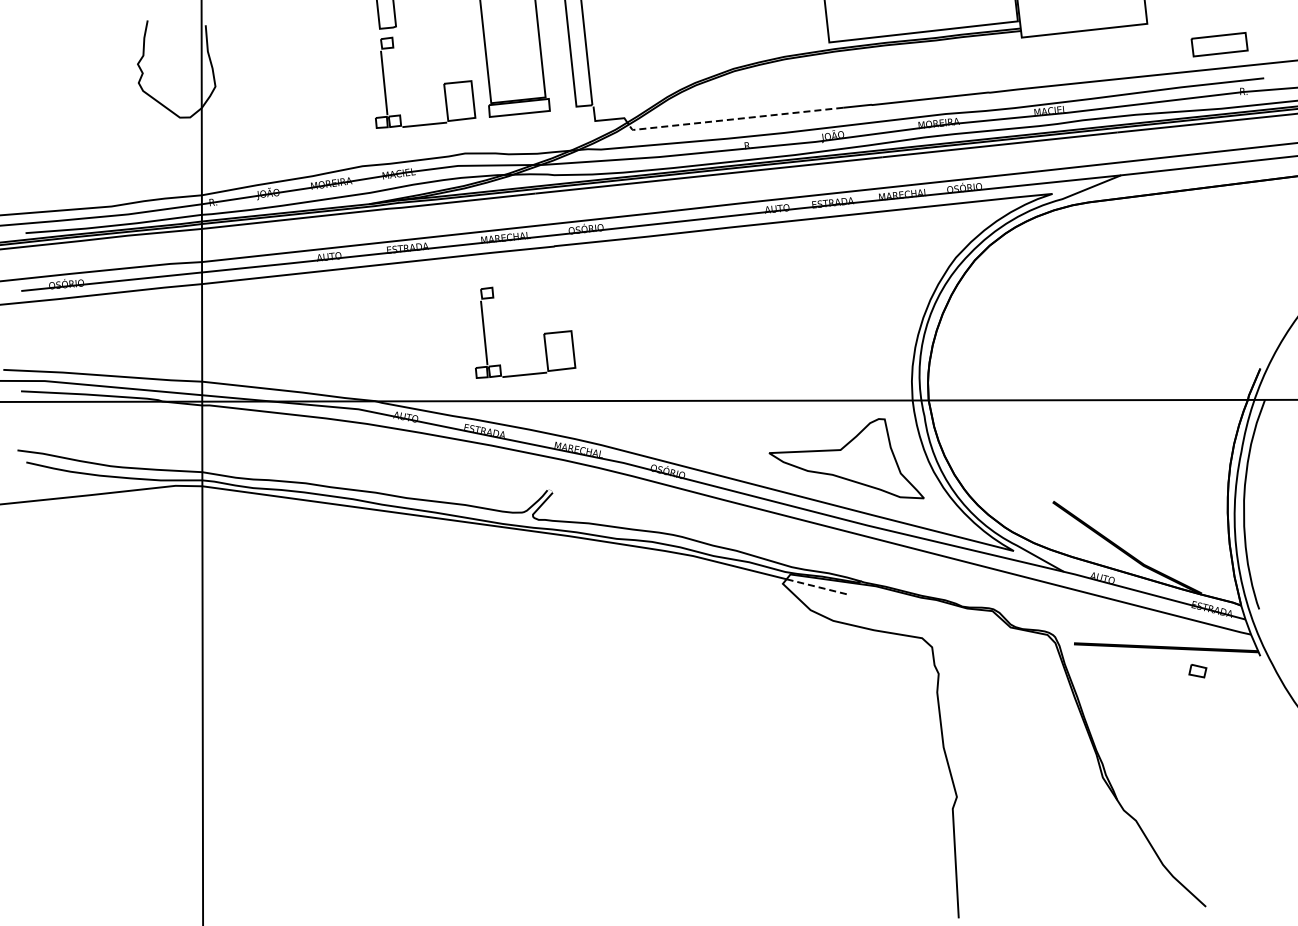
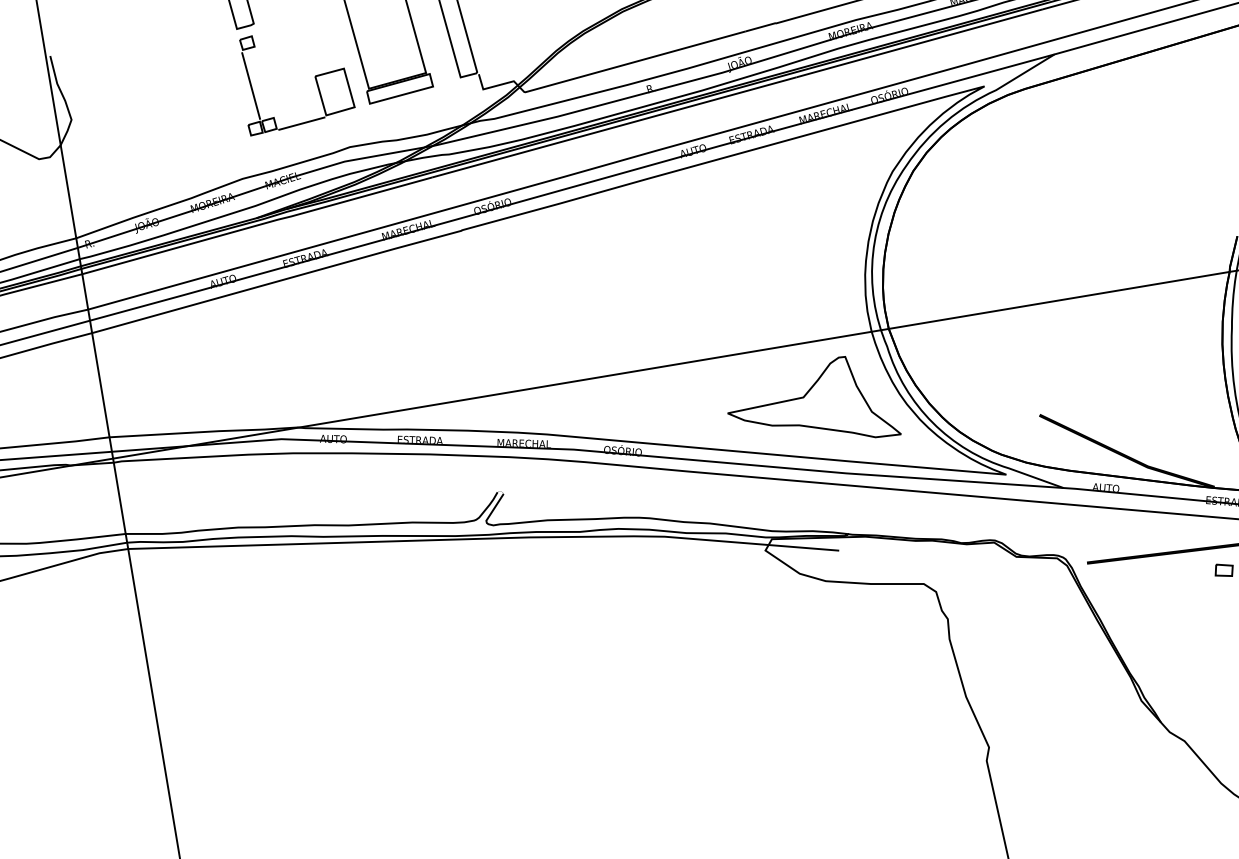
line: (733, 119) -> (630, 63), dashed -> solid
part: (543, 334) -> (465, 326), removed
line: (818, 587) -> (804, 548), dashed -> solid

